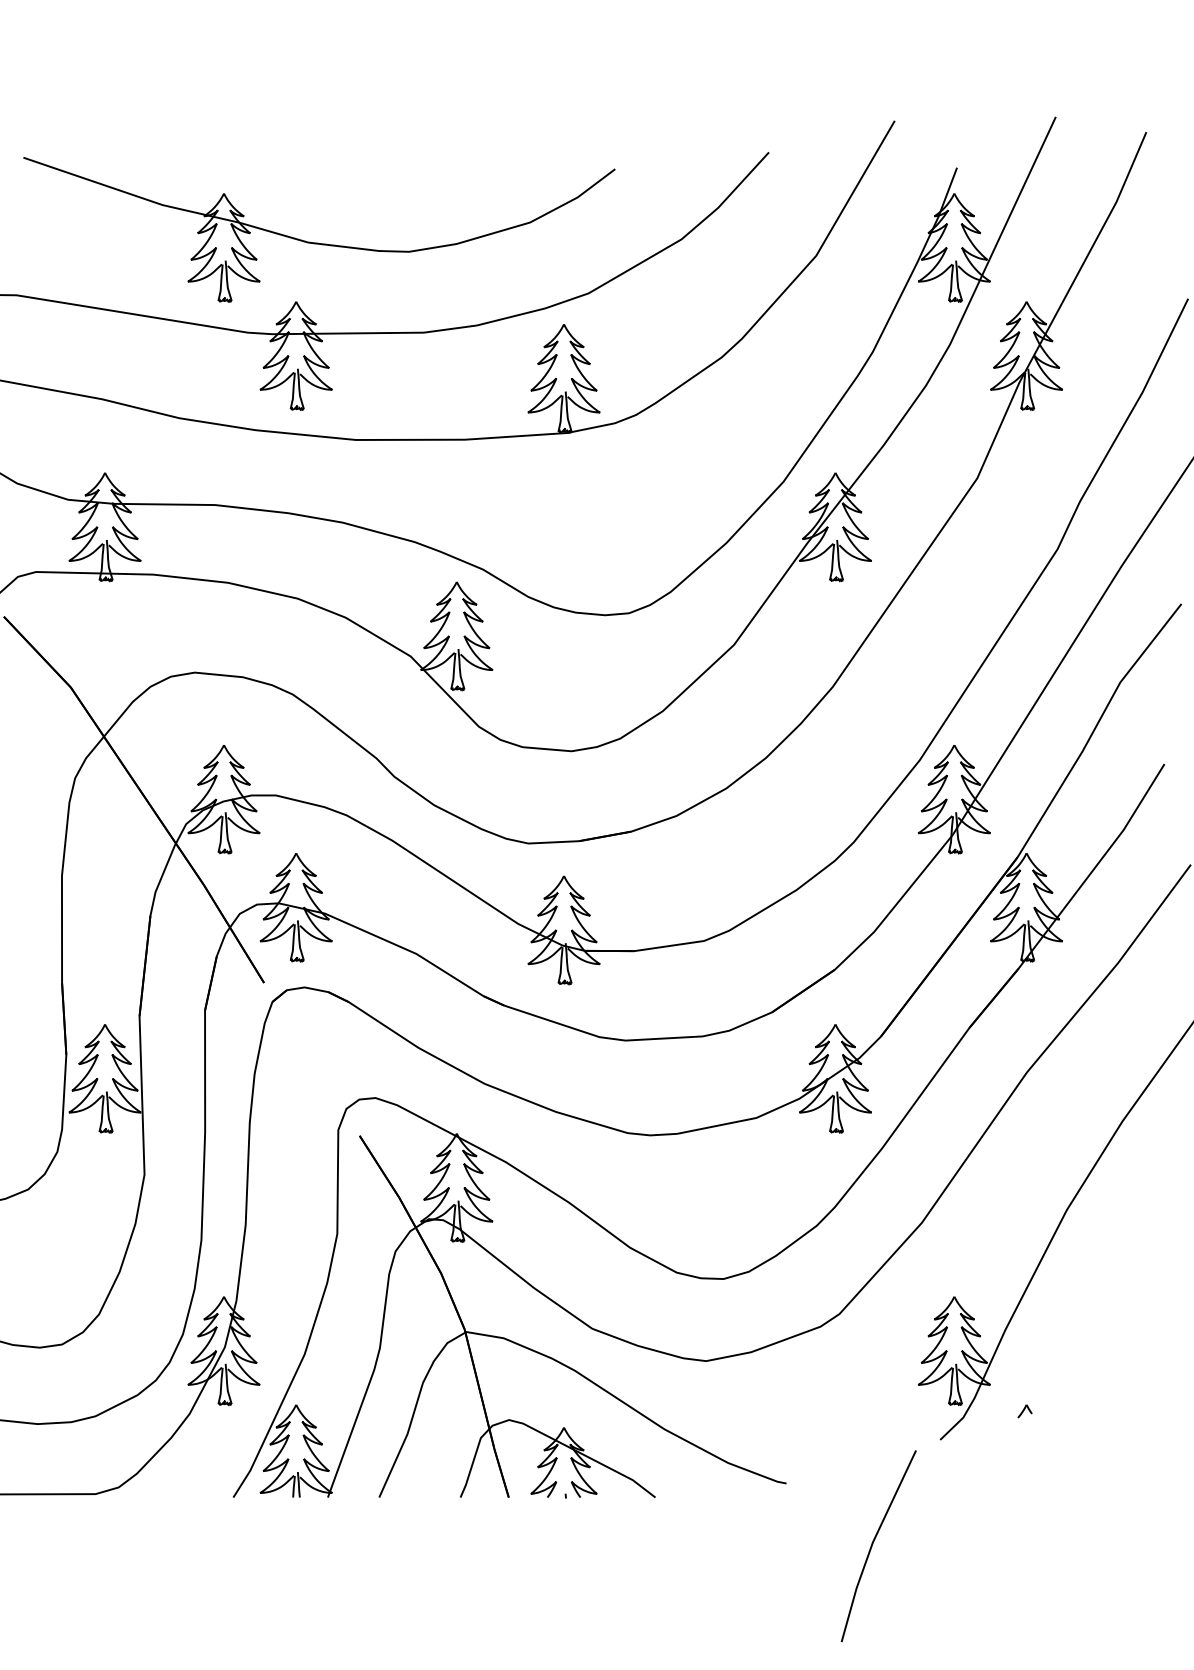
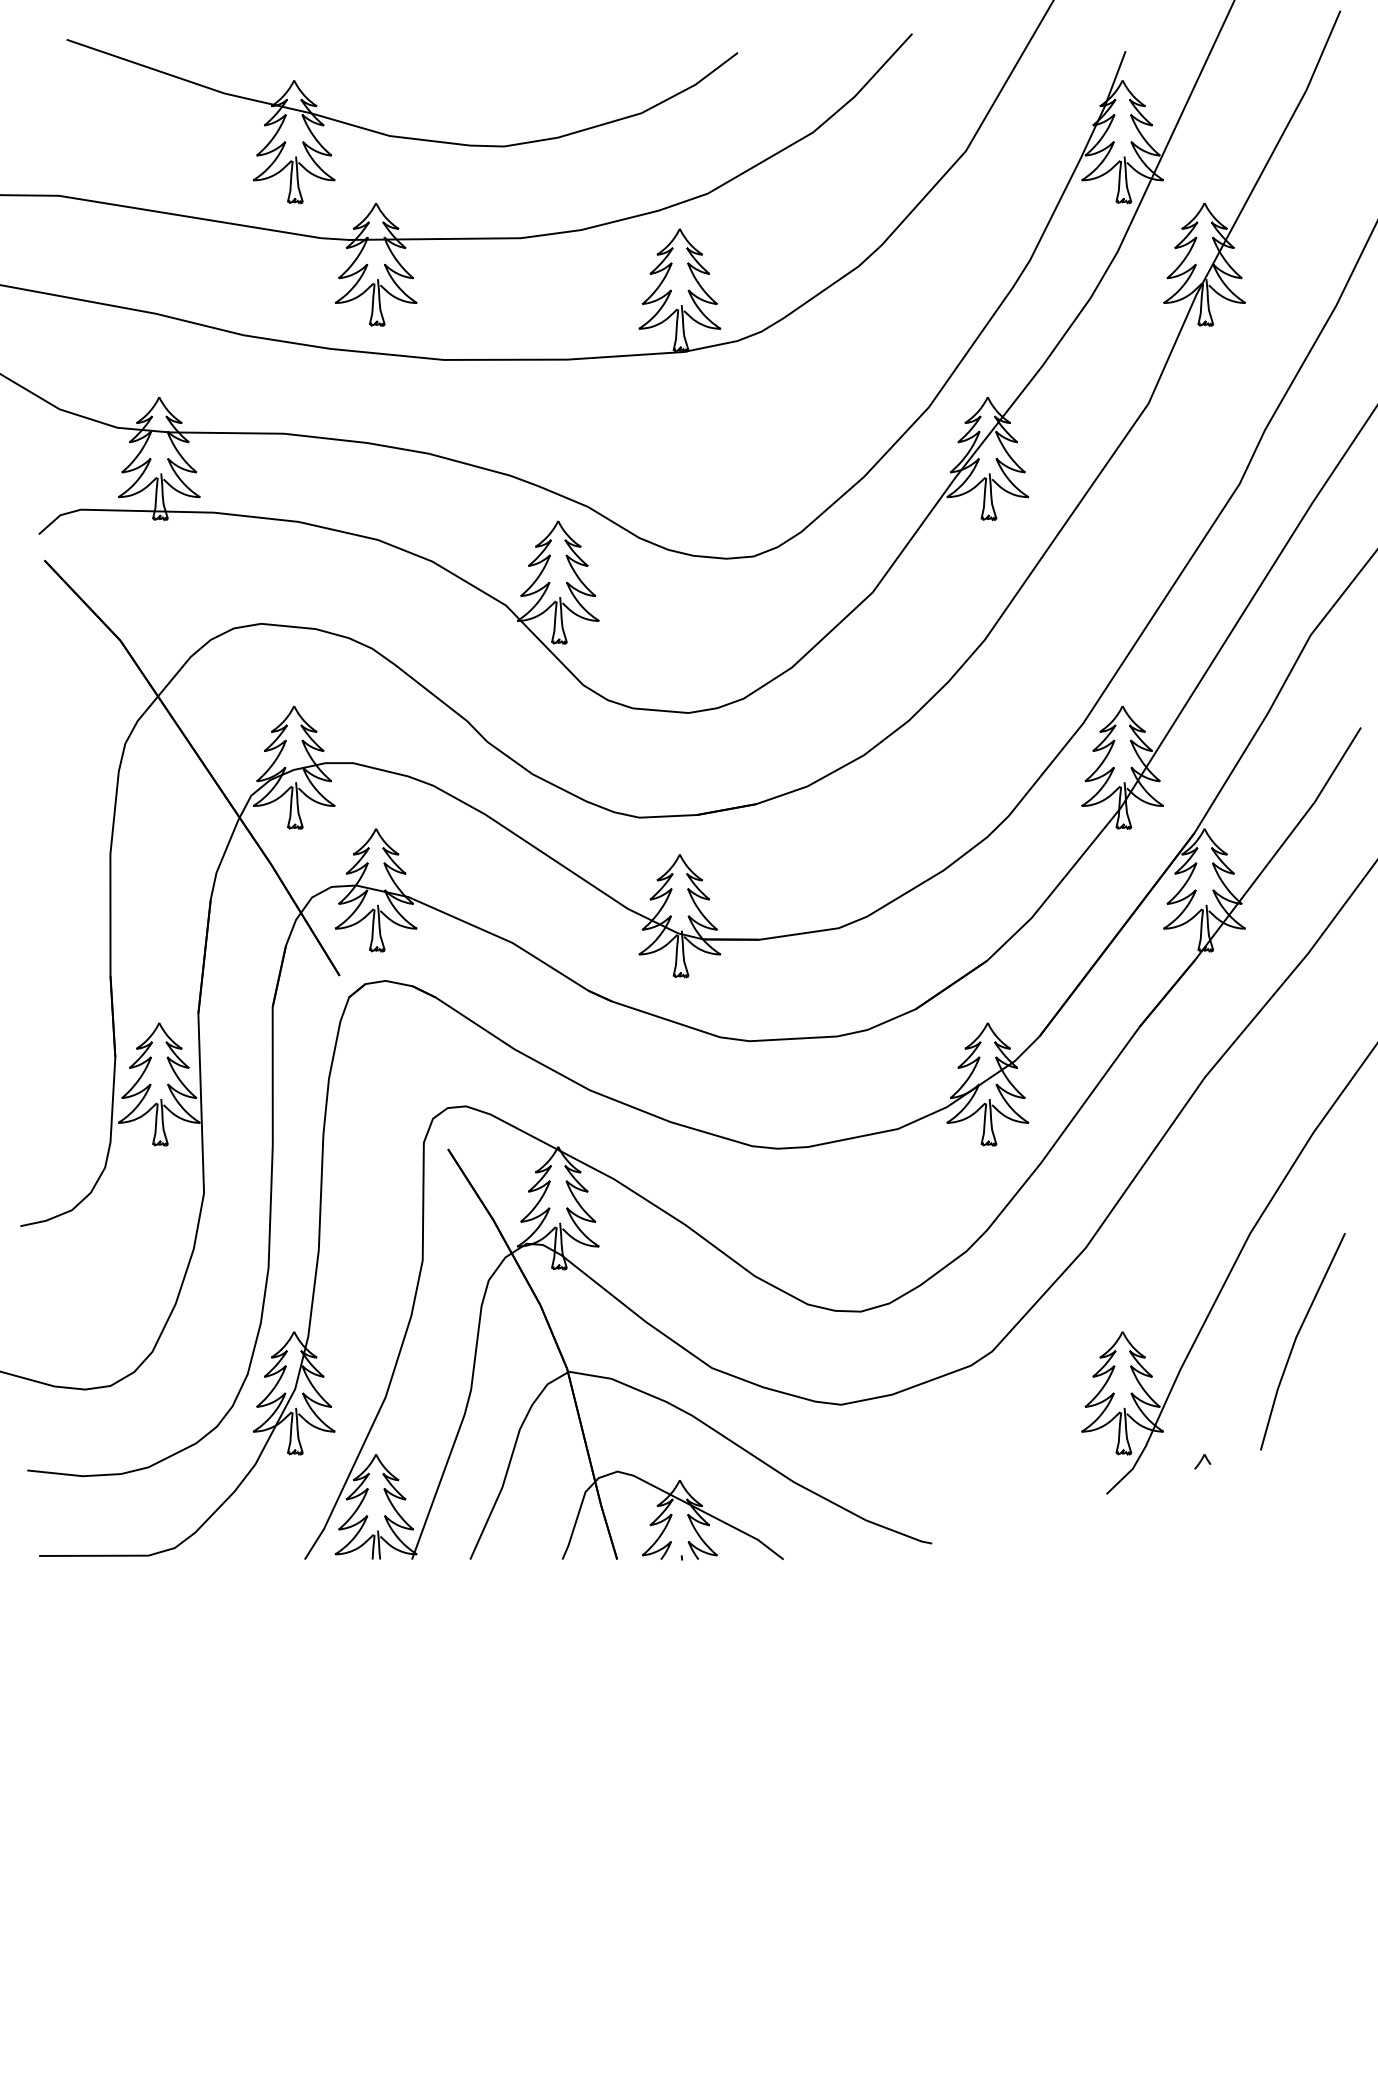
line: (873, 1545) -> (1296, 1340), moved

